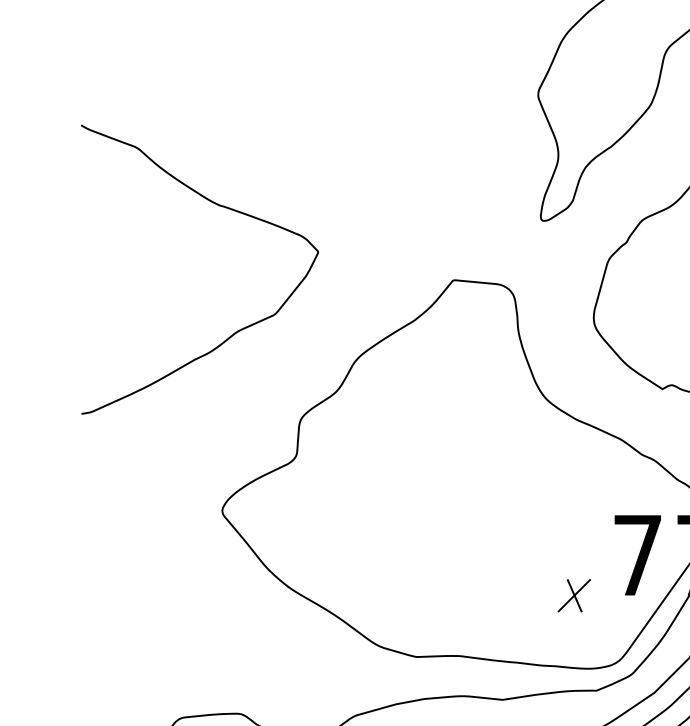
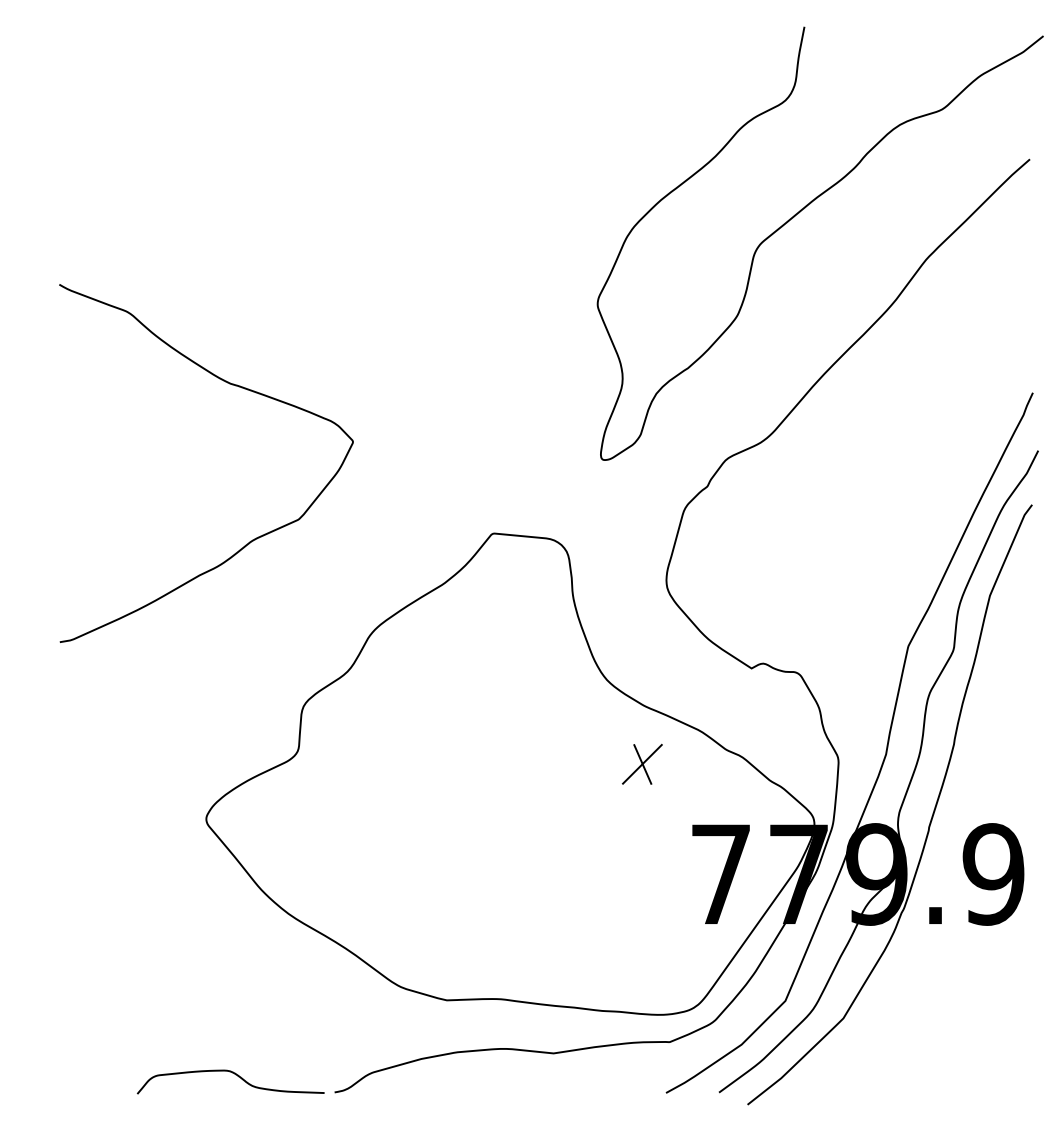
curve: (220, 206) -> (232, 385), moved
part: (574, 594) -> (642, 763), moved

